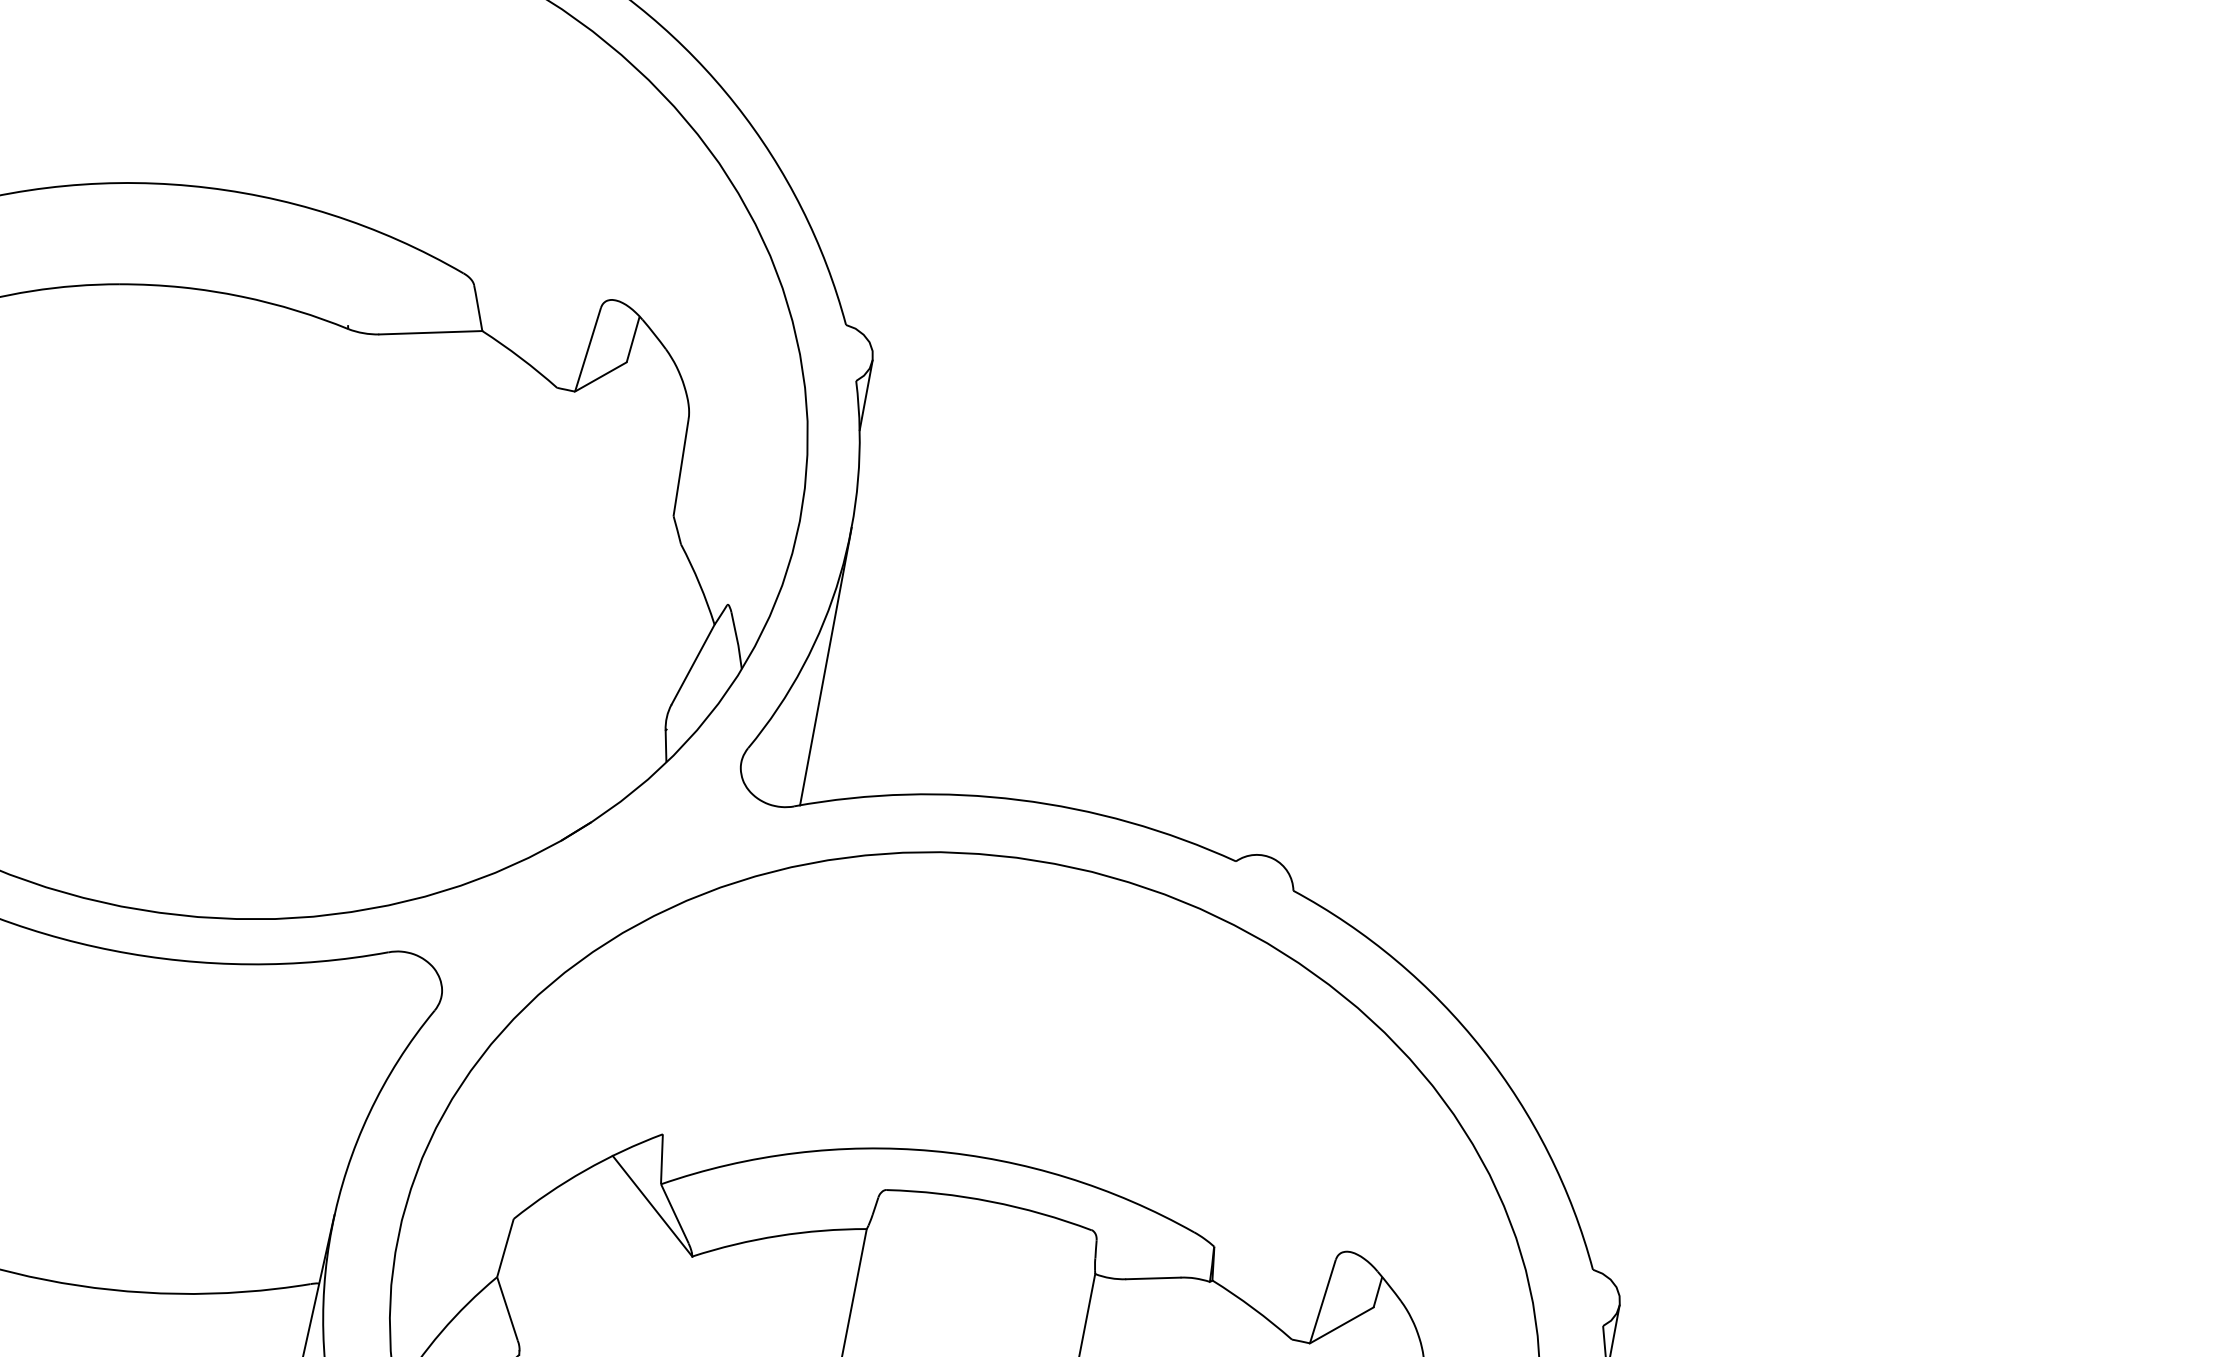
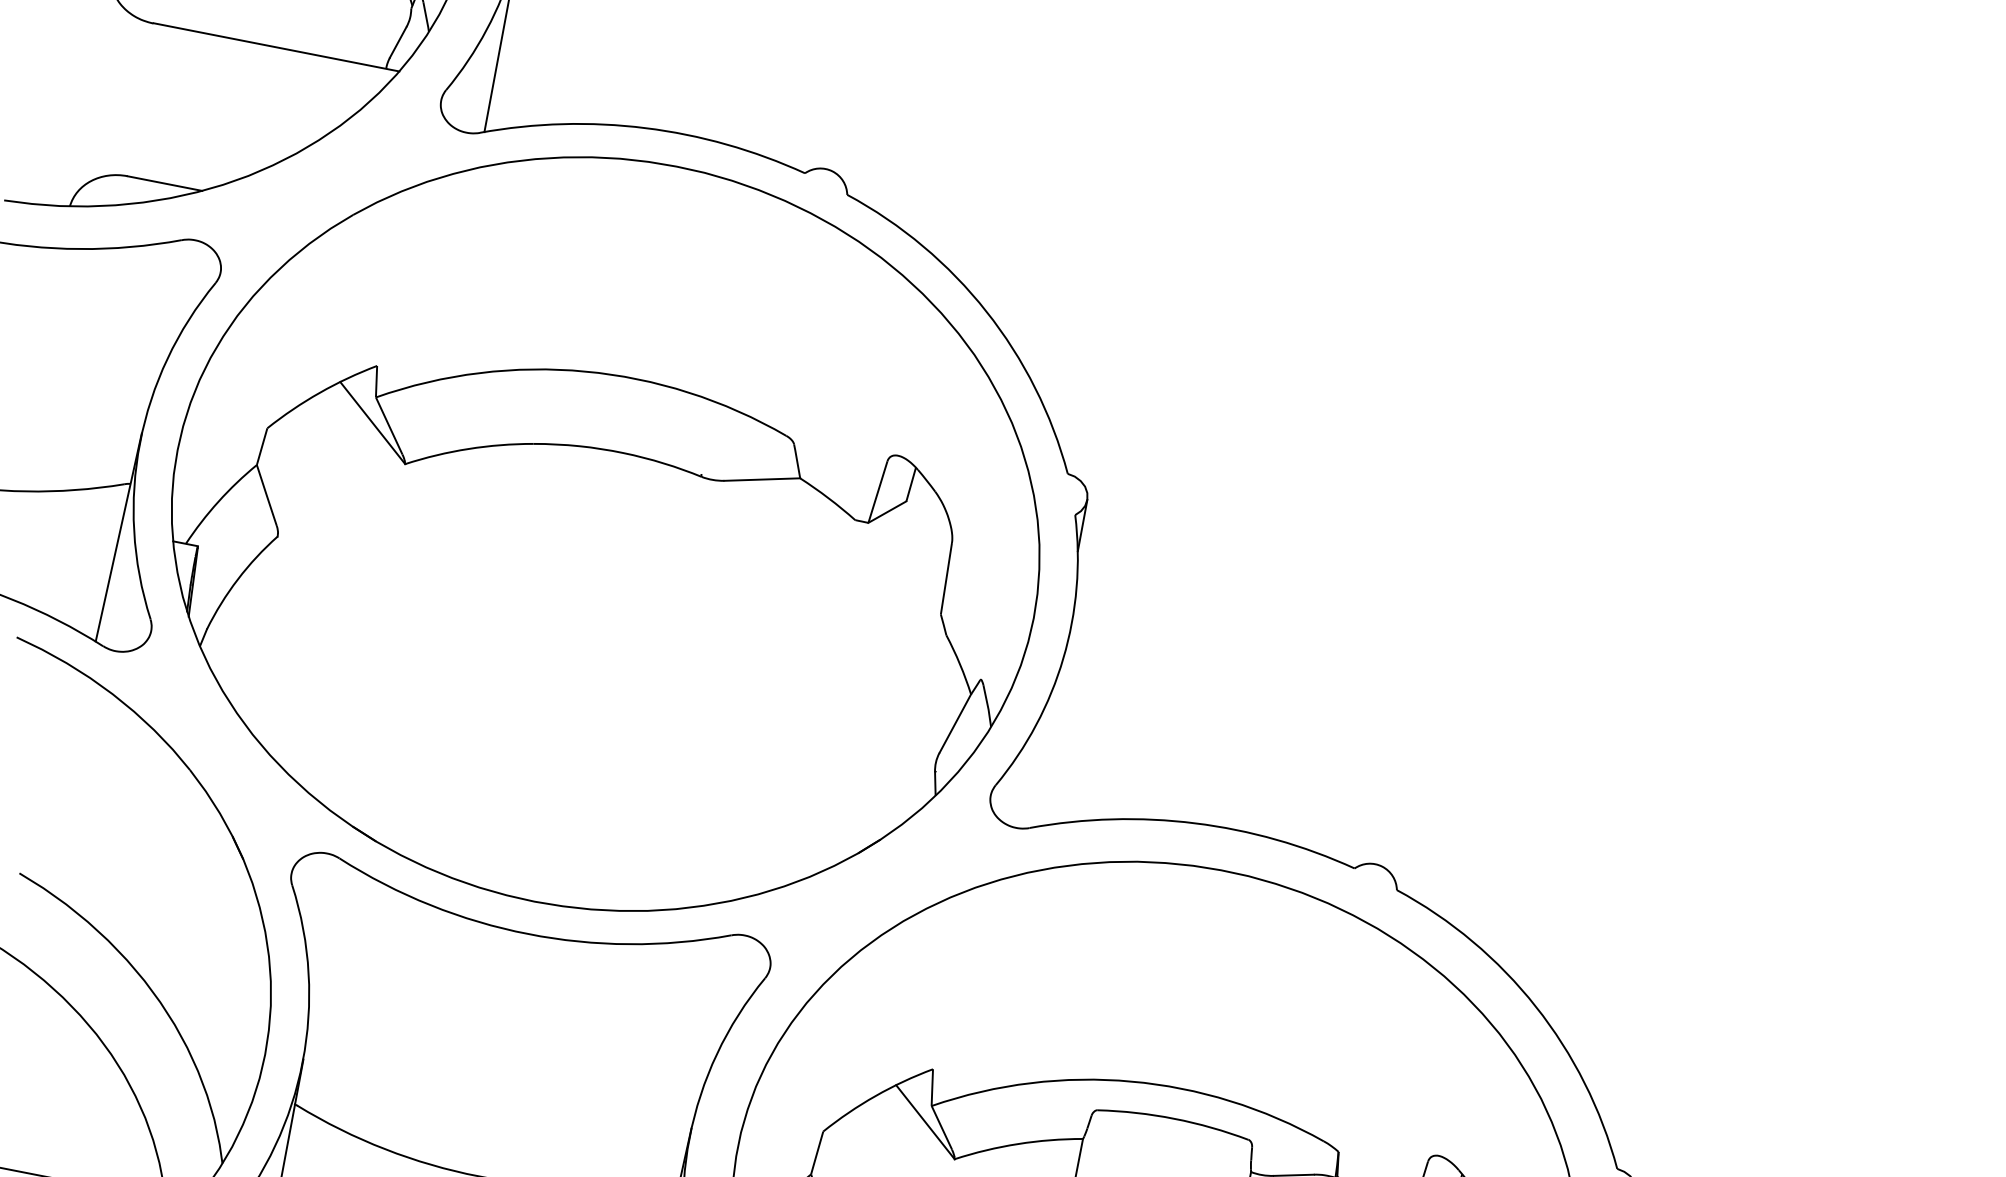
line: (825, 667) -> (1052, 725), removed

